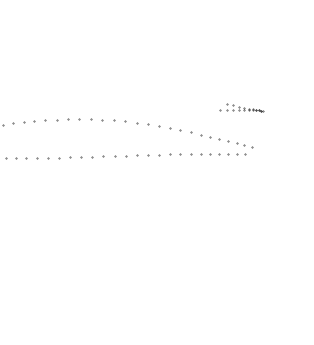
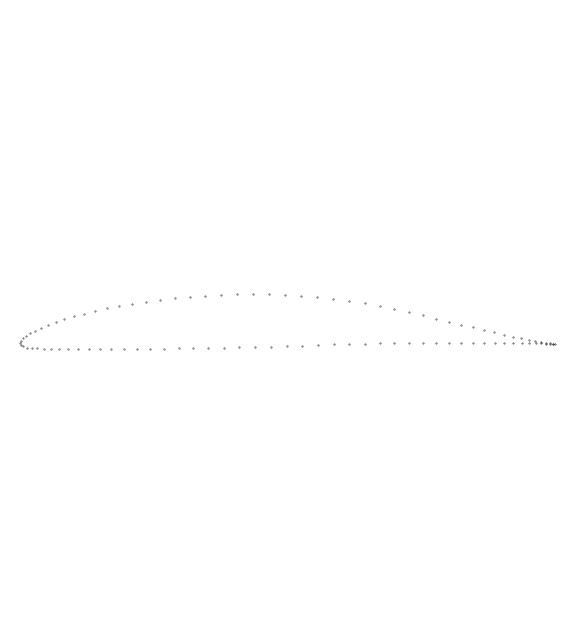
part: (241, 107) -> (525, 339), moved

